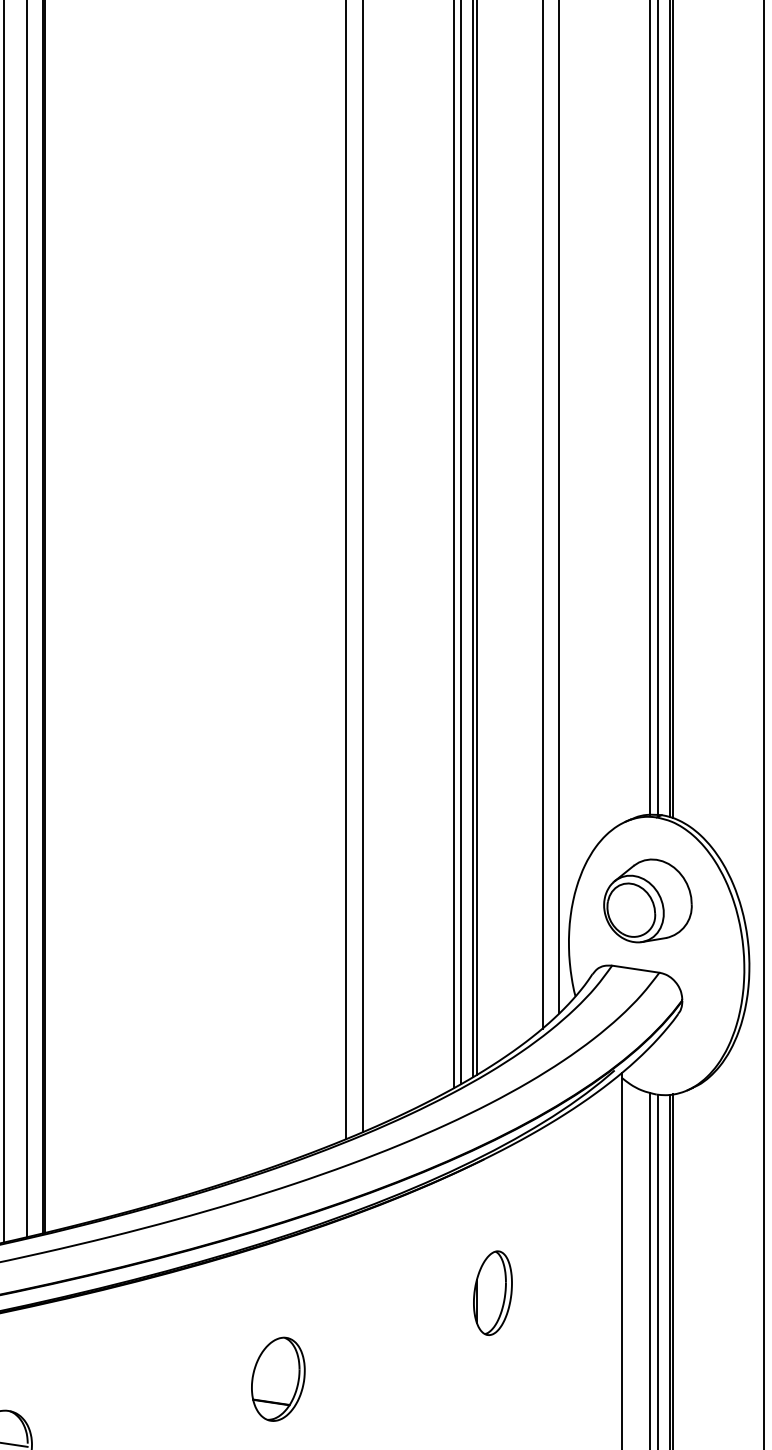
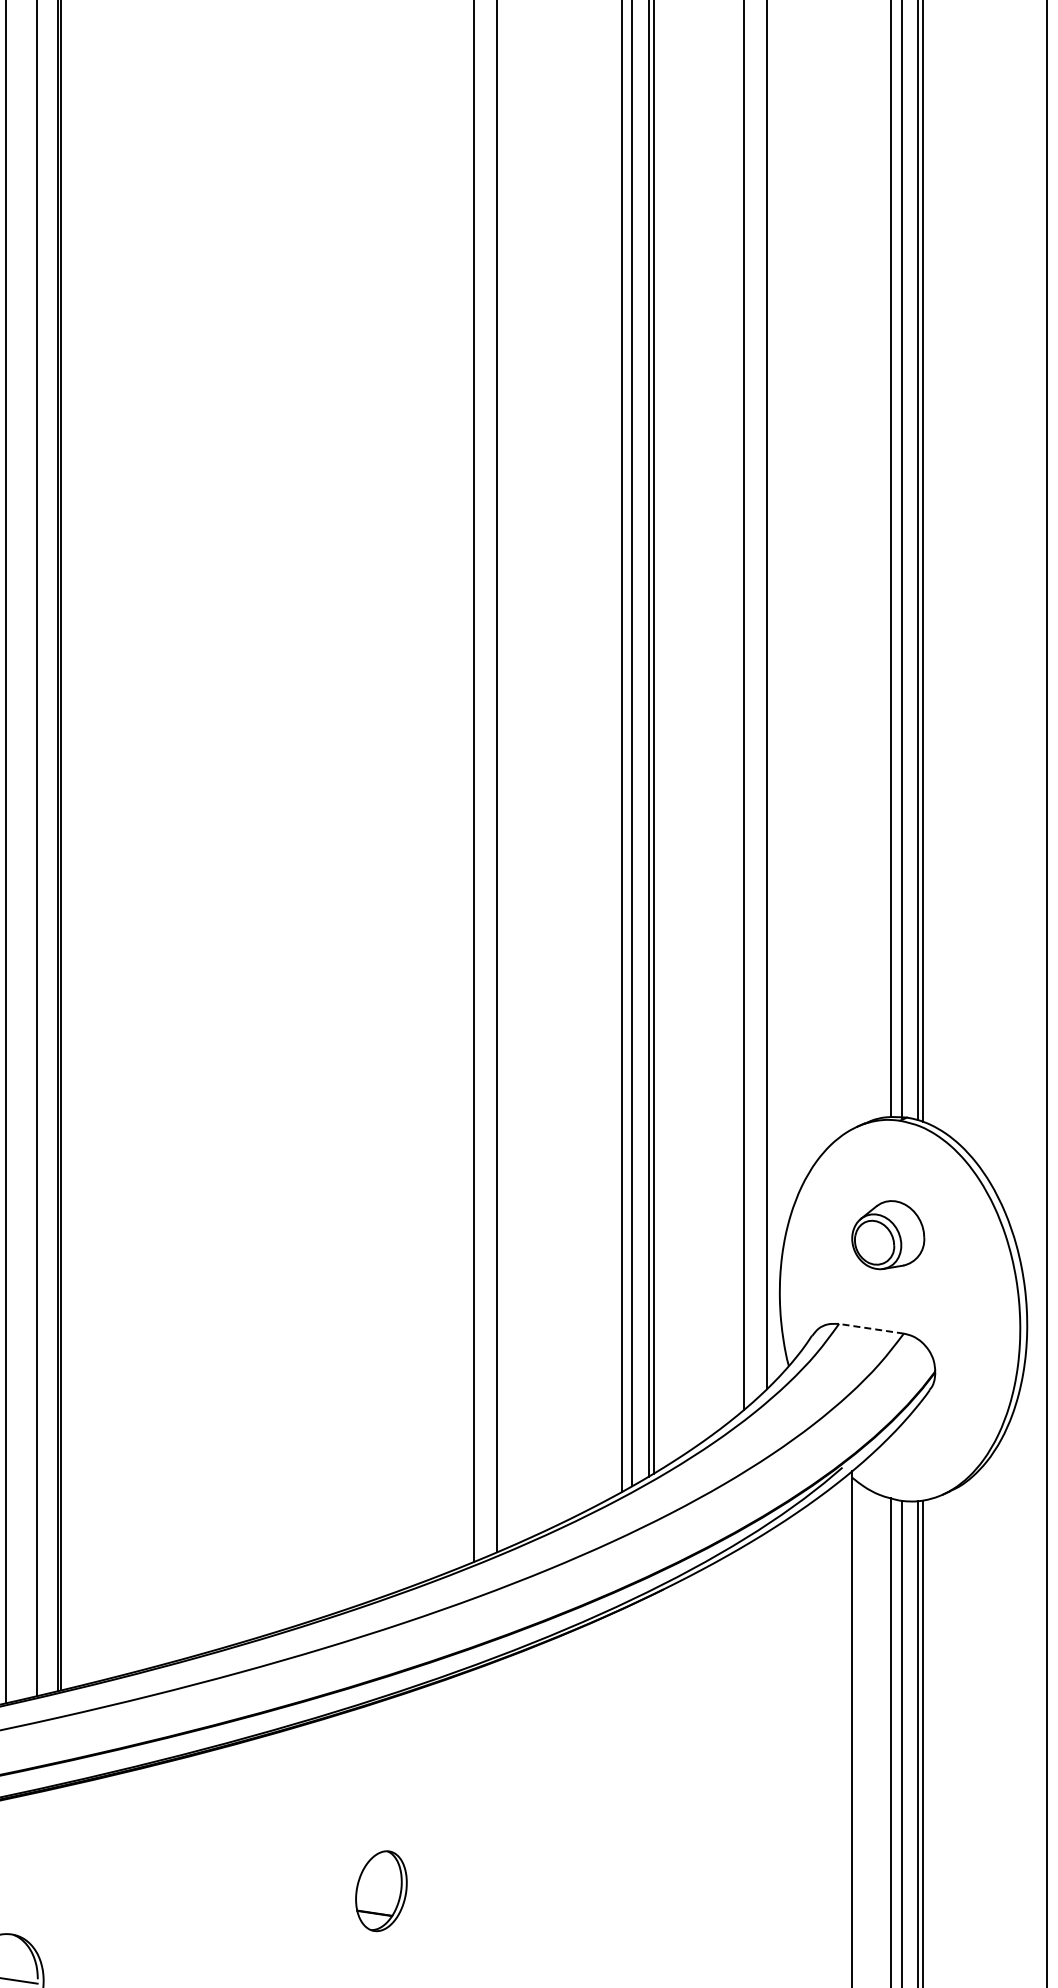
part: (648, 900) -> (888, 1234), size x0.6
line: (635, 968) -> (871, 1328), solid -> dashed
part: (492, 1292) -> (675, 1772), removed
part: (278, 1379) -> (381, 1891), size x0.7

